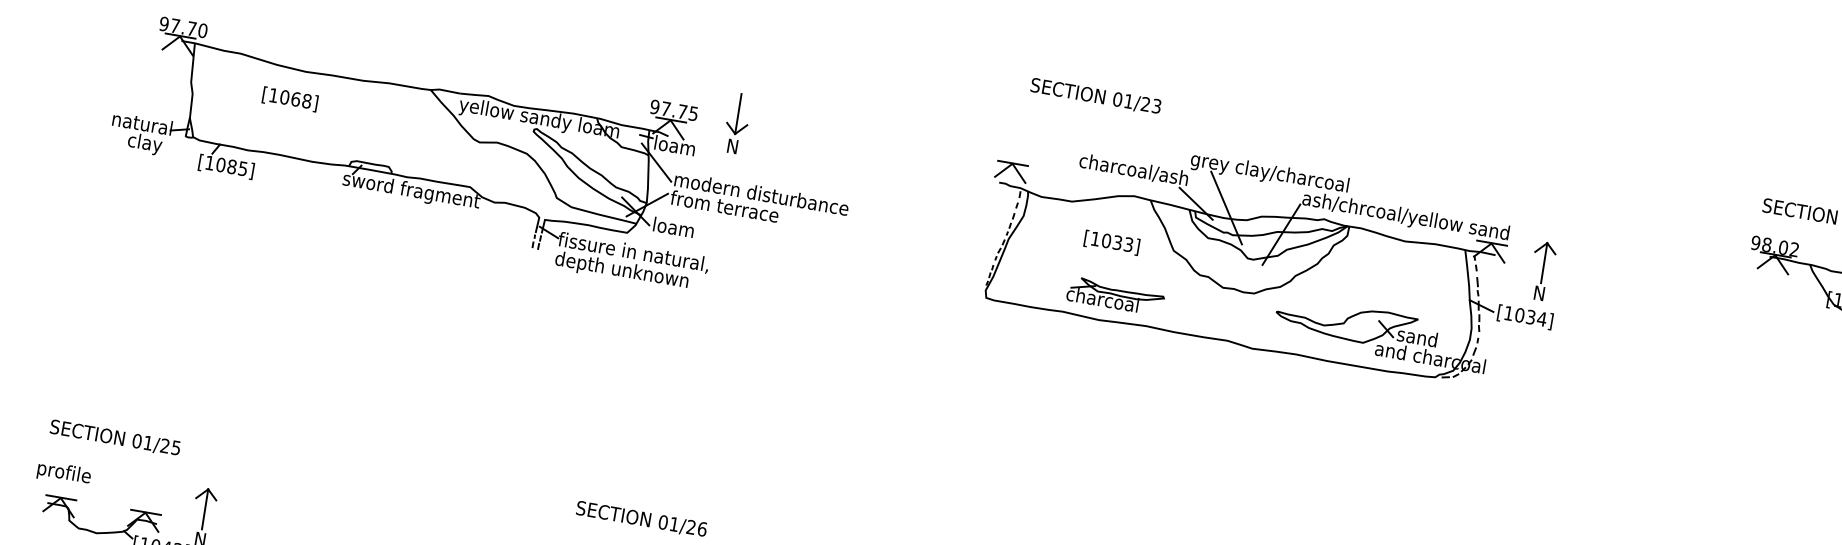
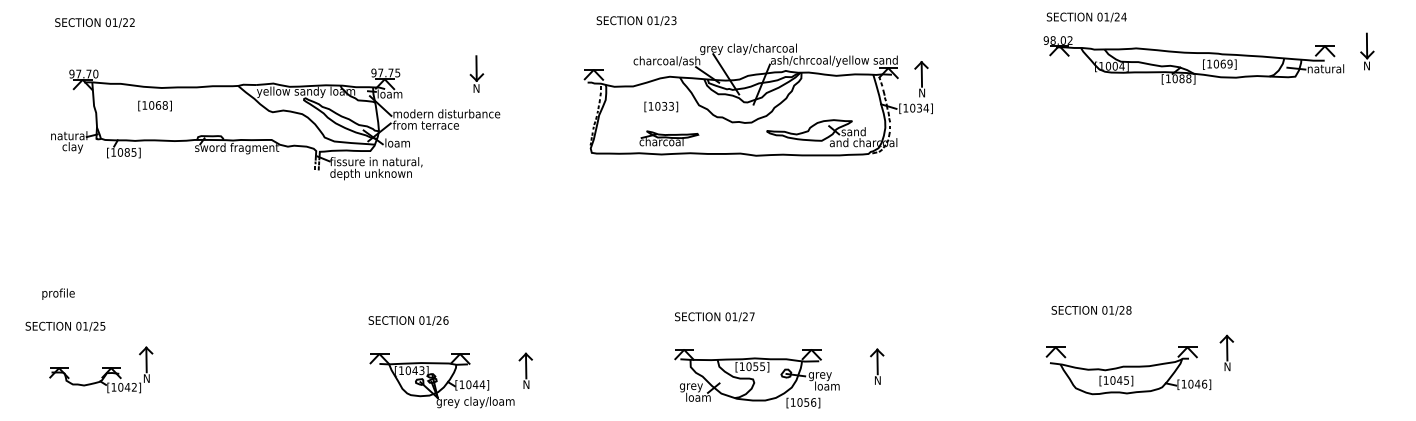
part: (736, 122) -> (476, 73), moved
text: (115, 437) -> (65, 326), moved
text: (64, 472) -> (58, 293), moved

